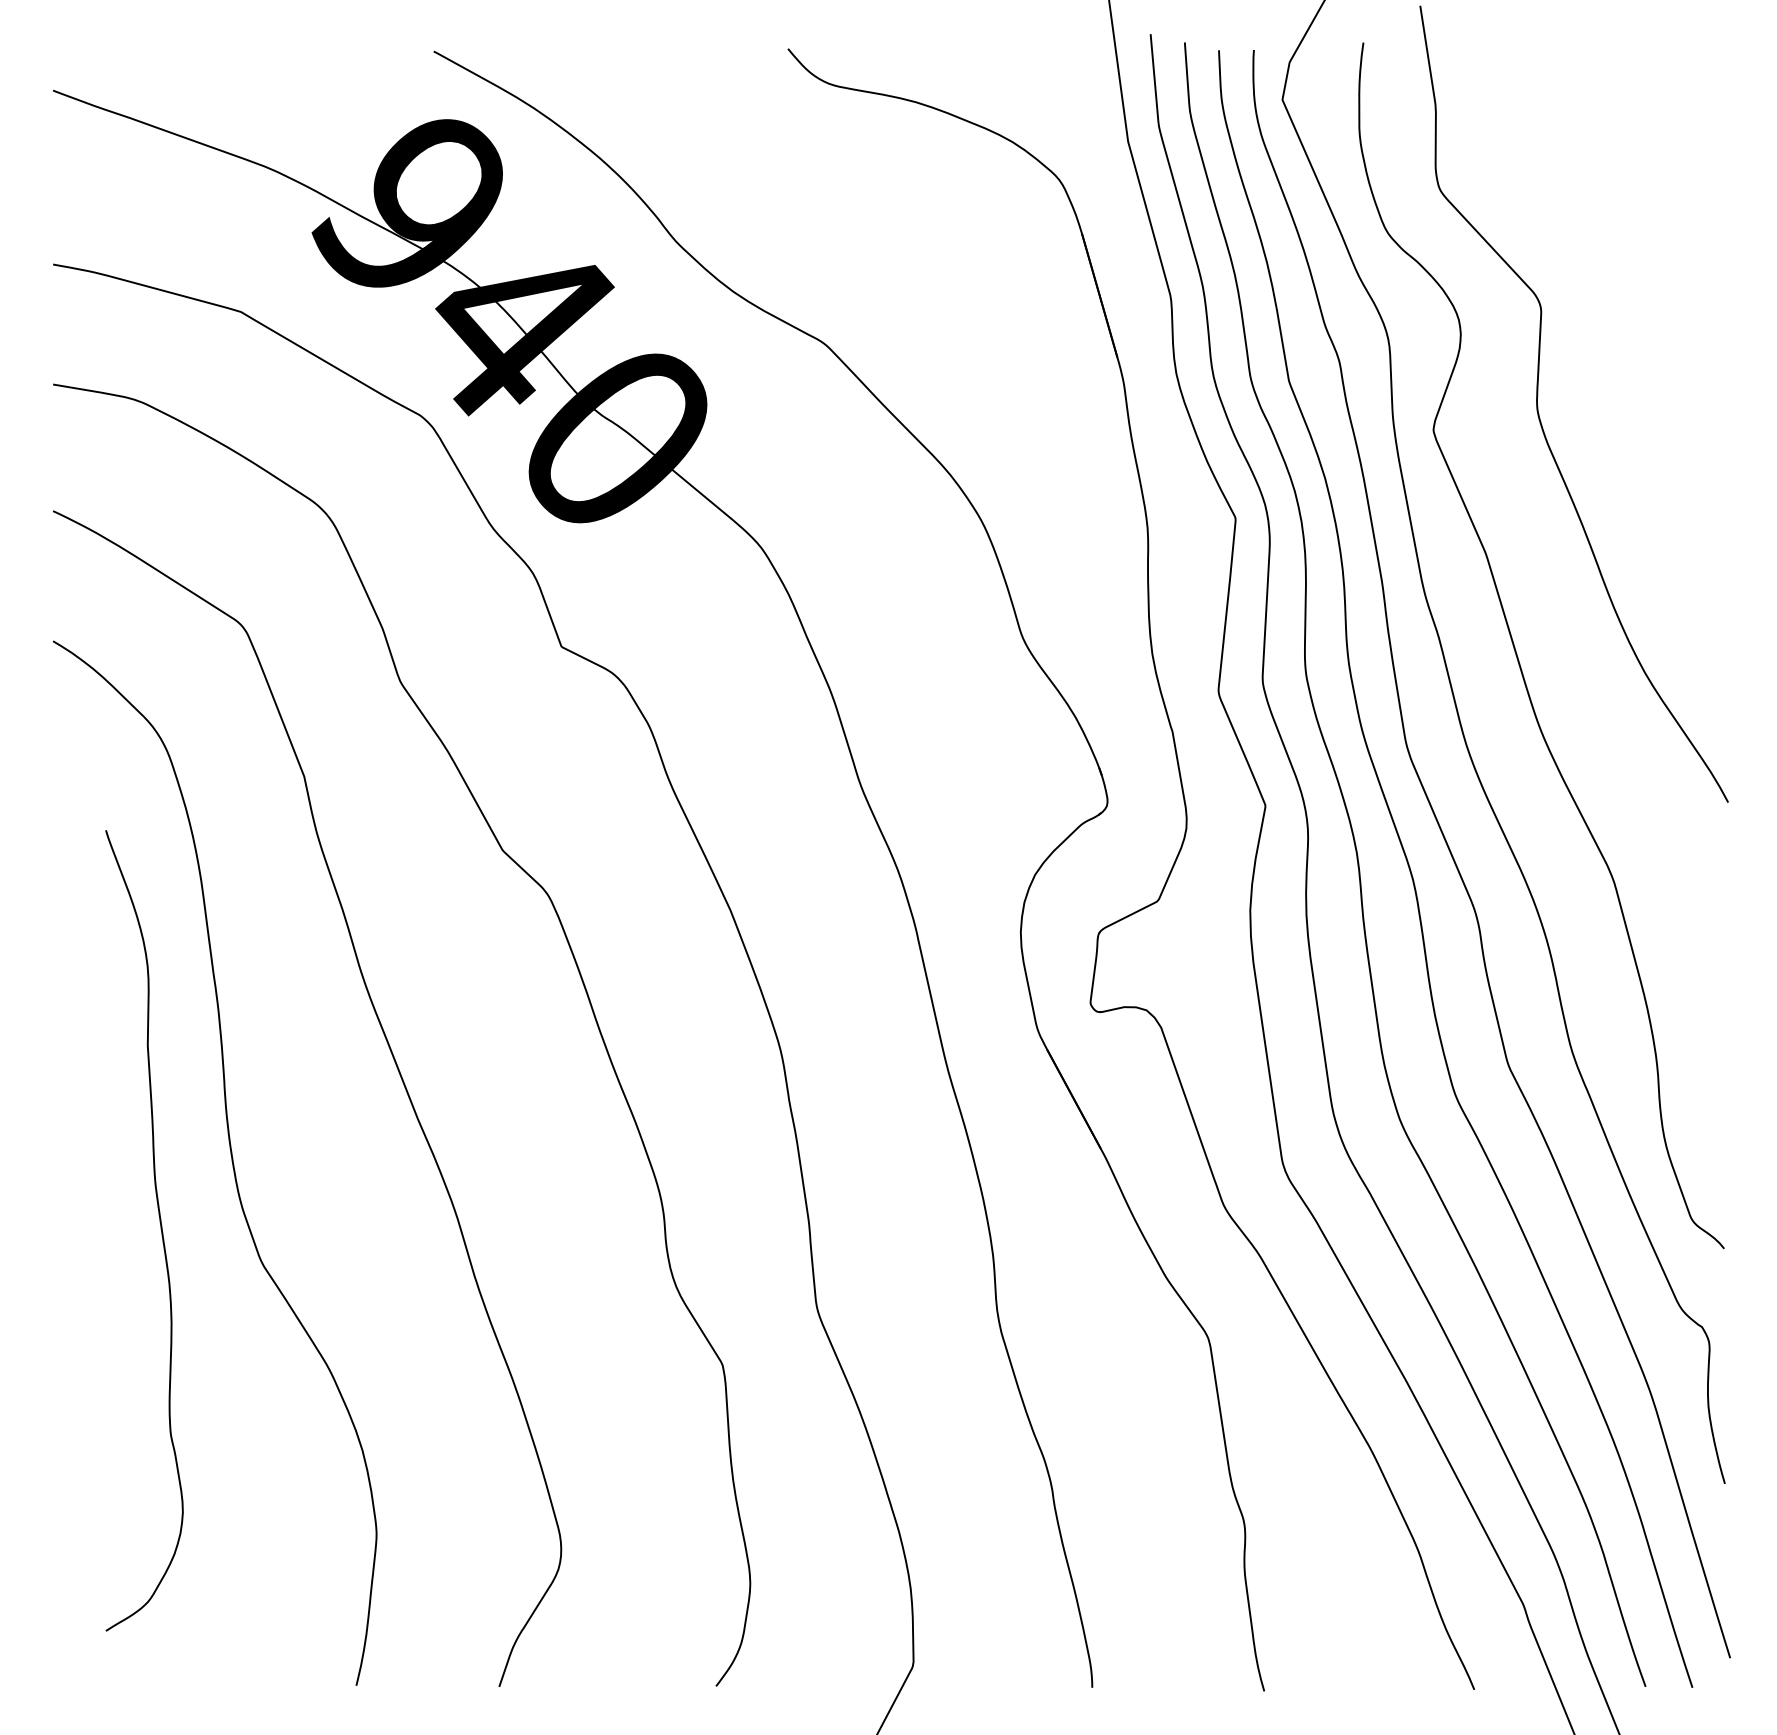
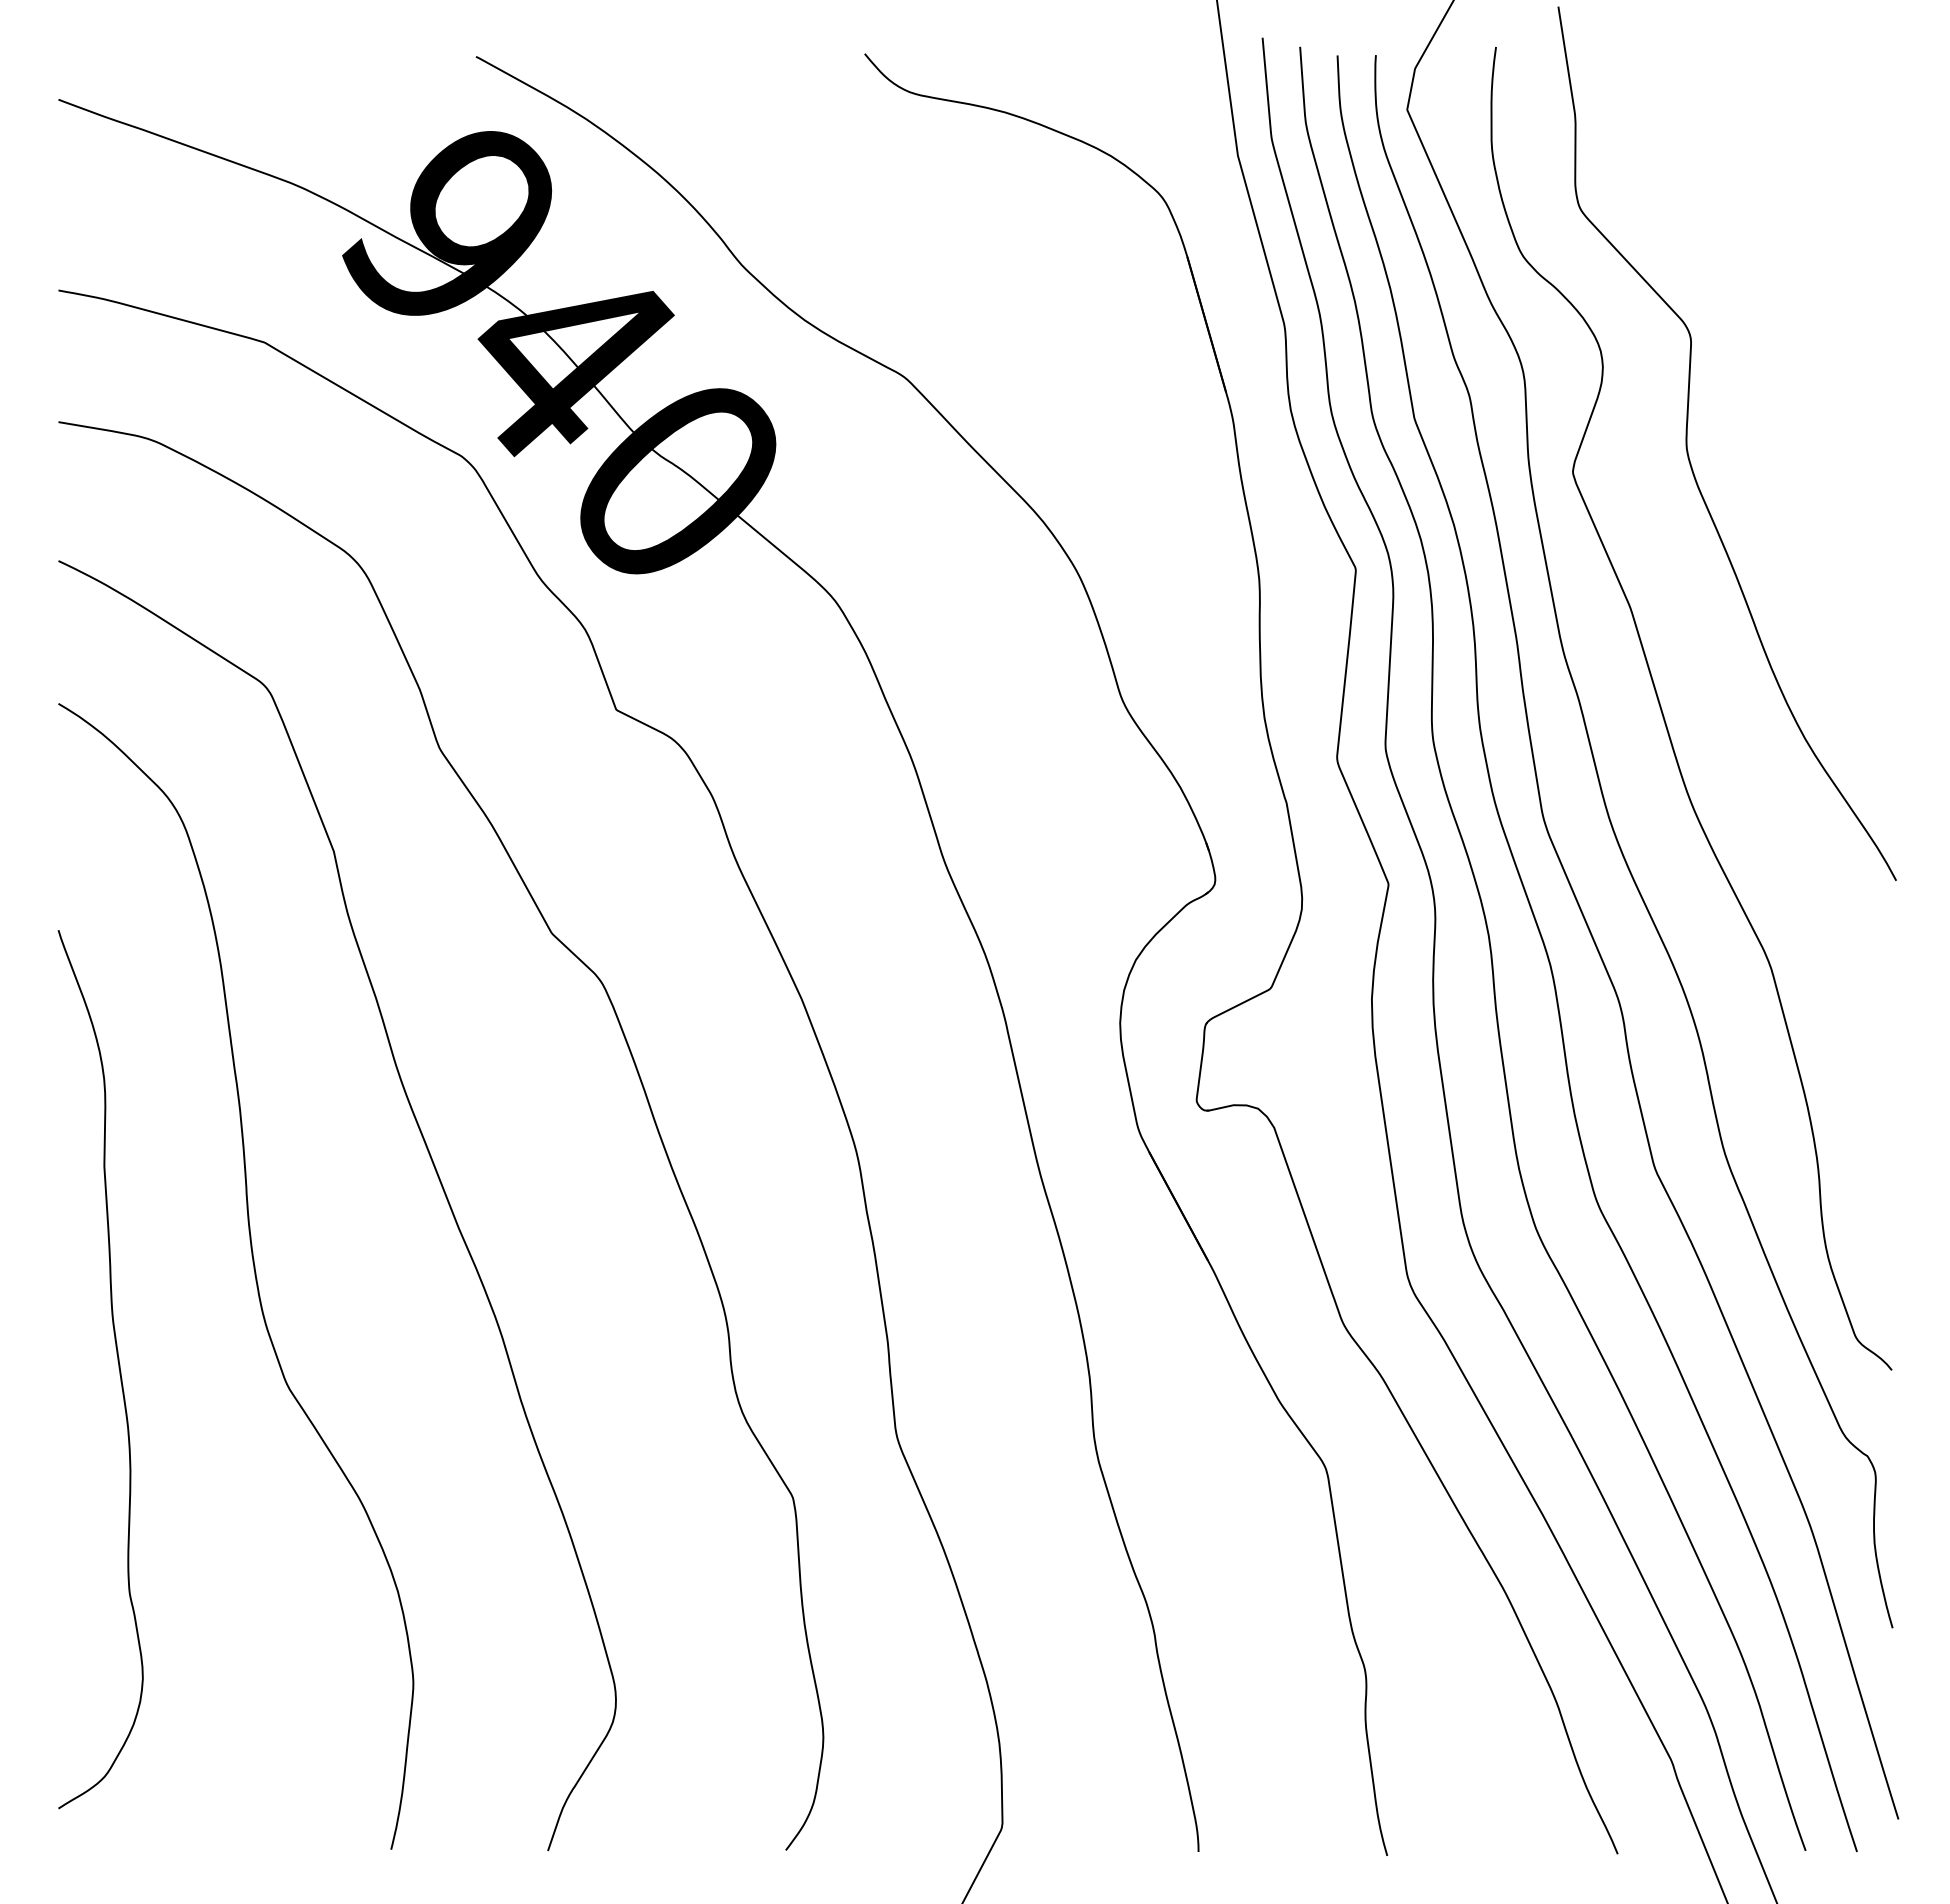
curve: (160, 1229) -> (118, 1368), moved

